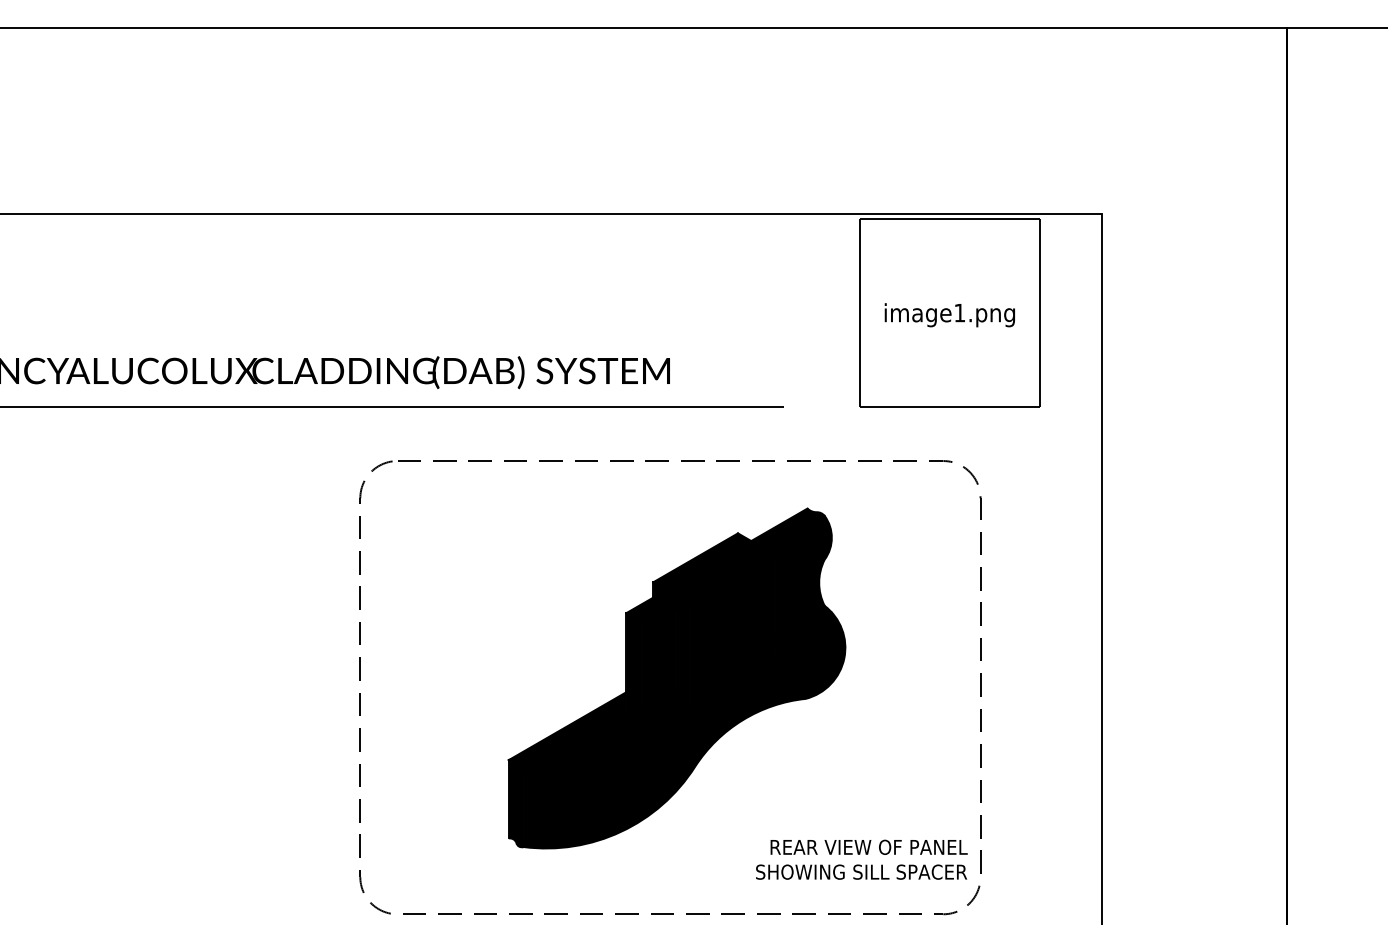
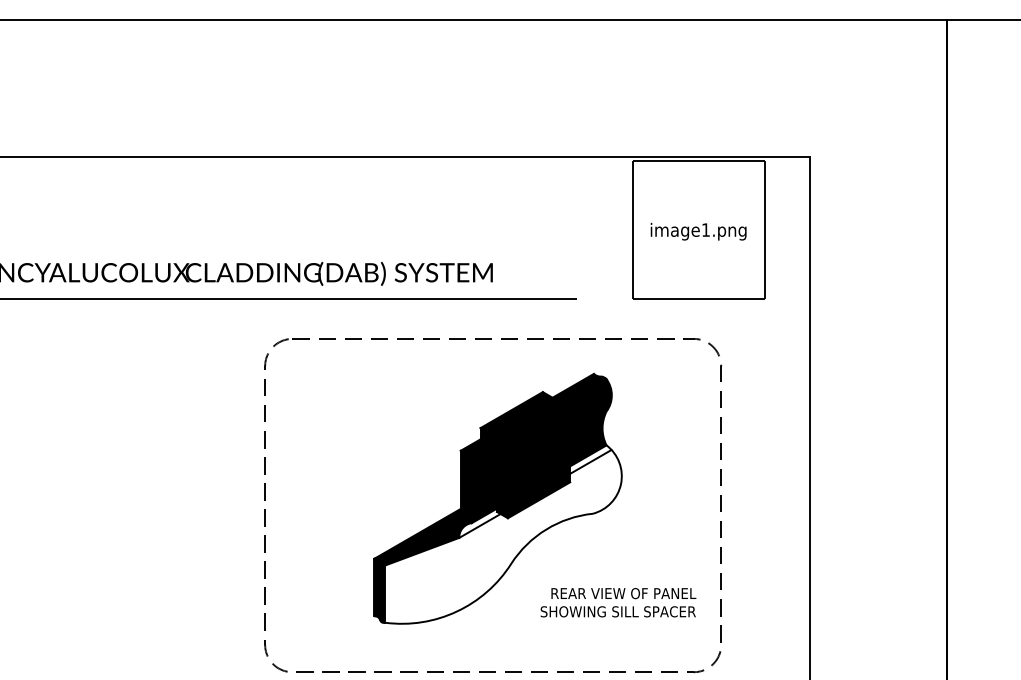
fill: (684, 726) -> (503, 534), removed
text: (861, 859) -> (618, 602), moved

